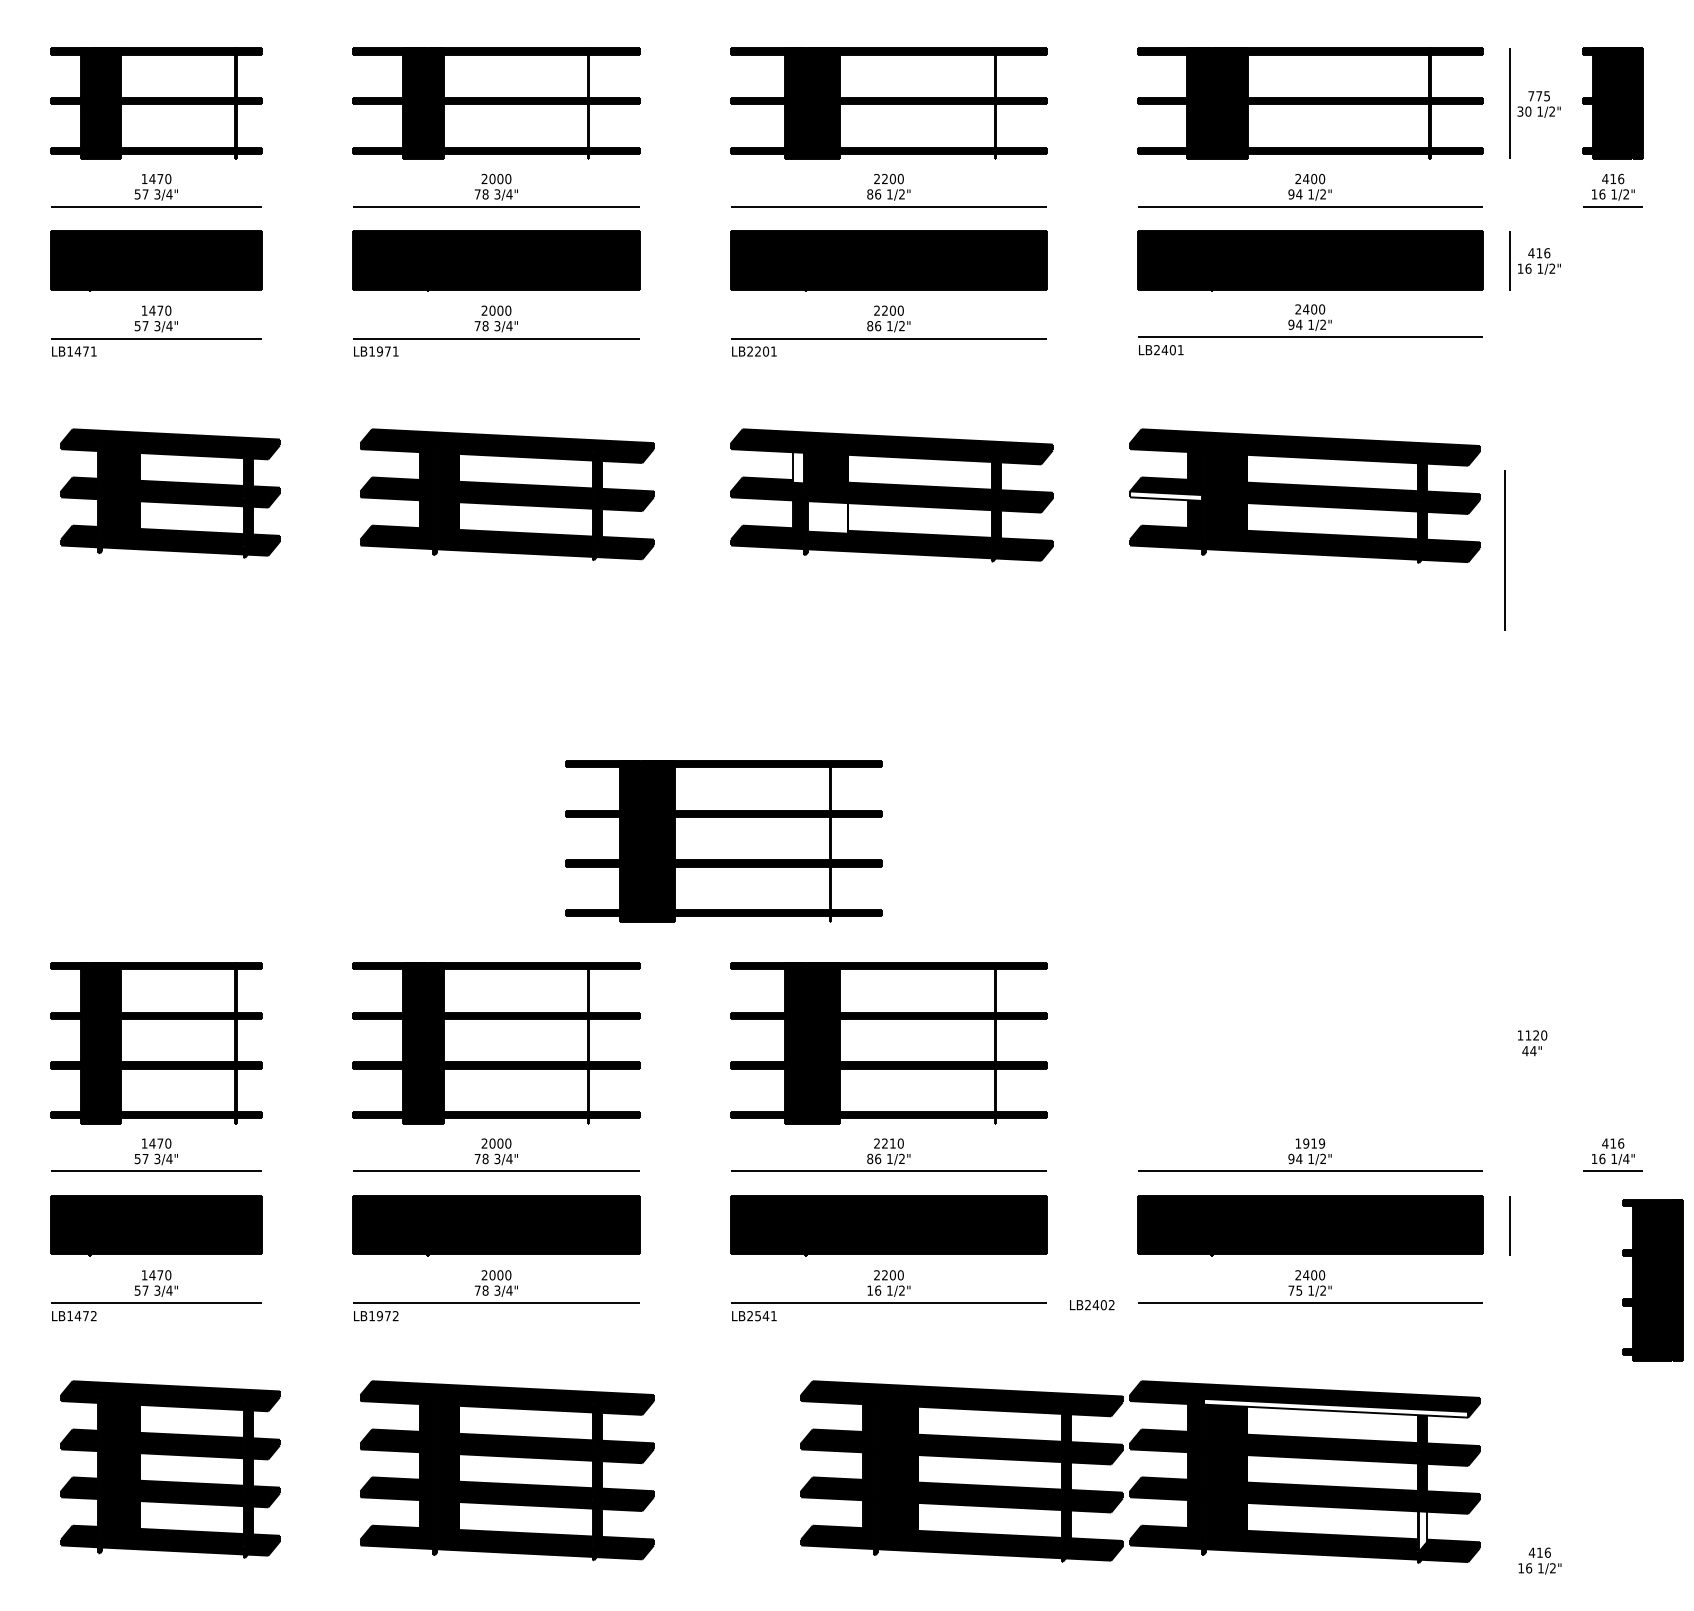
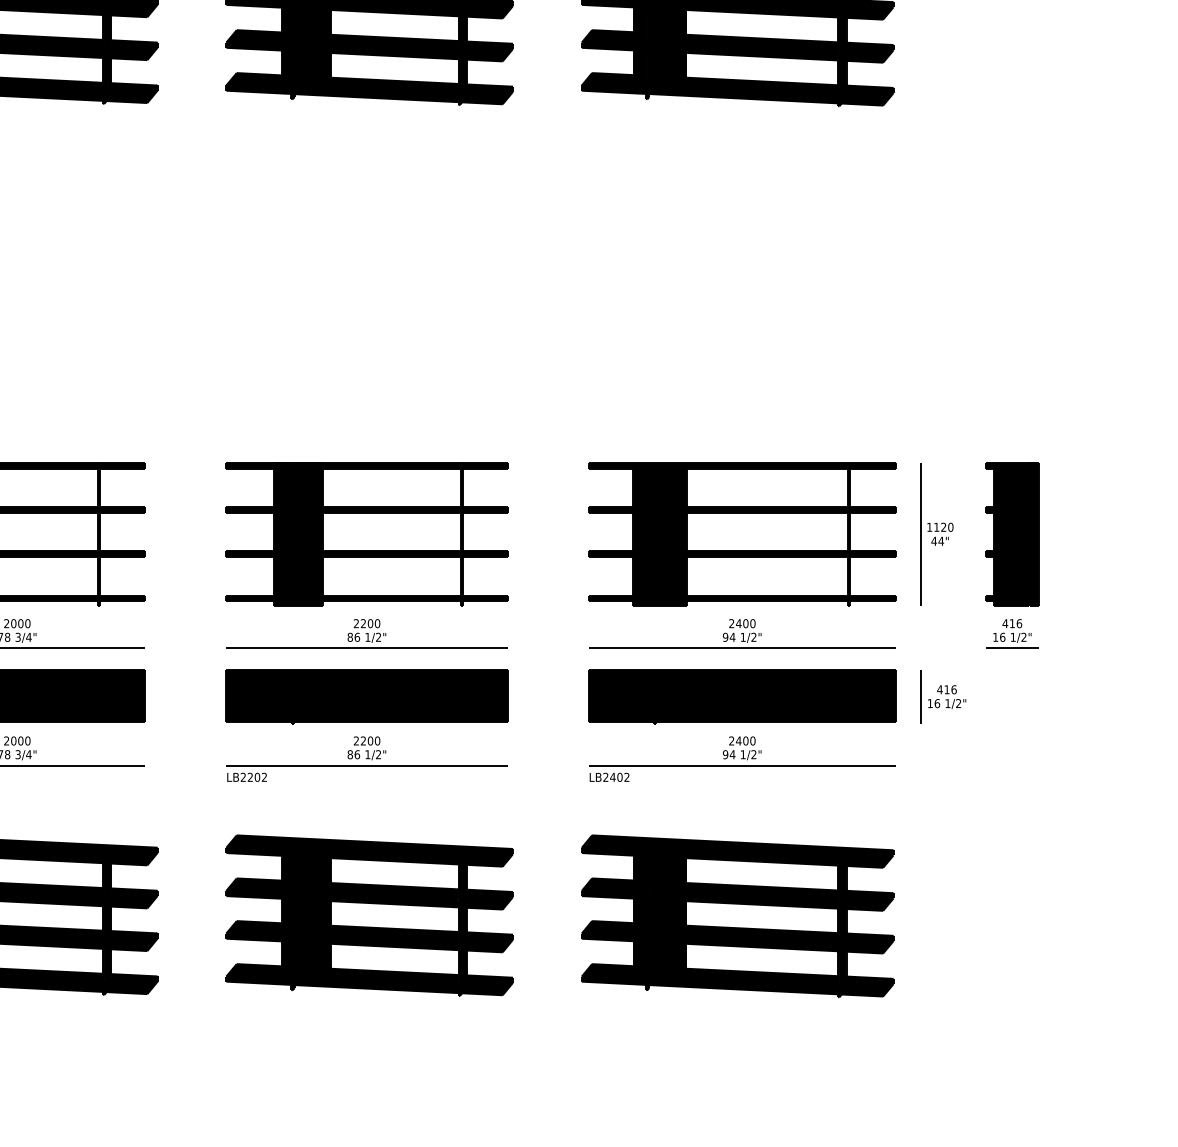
fill: (798, 467) -> (286, 21), added
fill: (1165, 495) -> (613, 46), added
fill: (827, 517) -> (312, 65), added
line: (1504, 550) -> (919, 534), moved
part: (723, 841) -> (219, 354), removed
part: (1310, 1043) -> (742, 534), added
text: (892, 1143) -> (370, 623), 2210 -> 2200
text: (1309, 1143) -> (741, 623), 1919 -> 2400
text: (1626, 1158) -> (1024, 636), 1/4" -> 1/2"
part: (1652, 1280) -> (1011, 534), moved
text: (870, 1290) -> (350, 754), 16 -> 86
text: (1295, 1290) -> (729, 754), 75 -> 94
text: (1092, 1305) -> (609, 777), moved
text: (765, 1316) -> (257, 777), LB2541 -> LB2202
fill: (1336, 1407) -> (765, 858), added
part: (961, 1471) -> (369, 915), moved
fill: (1423, 1531) -> (843, 969), added
text: (1539, 1560) -> (946, 696), moved

